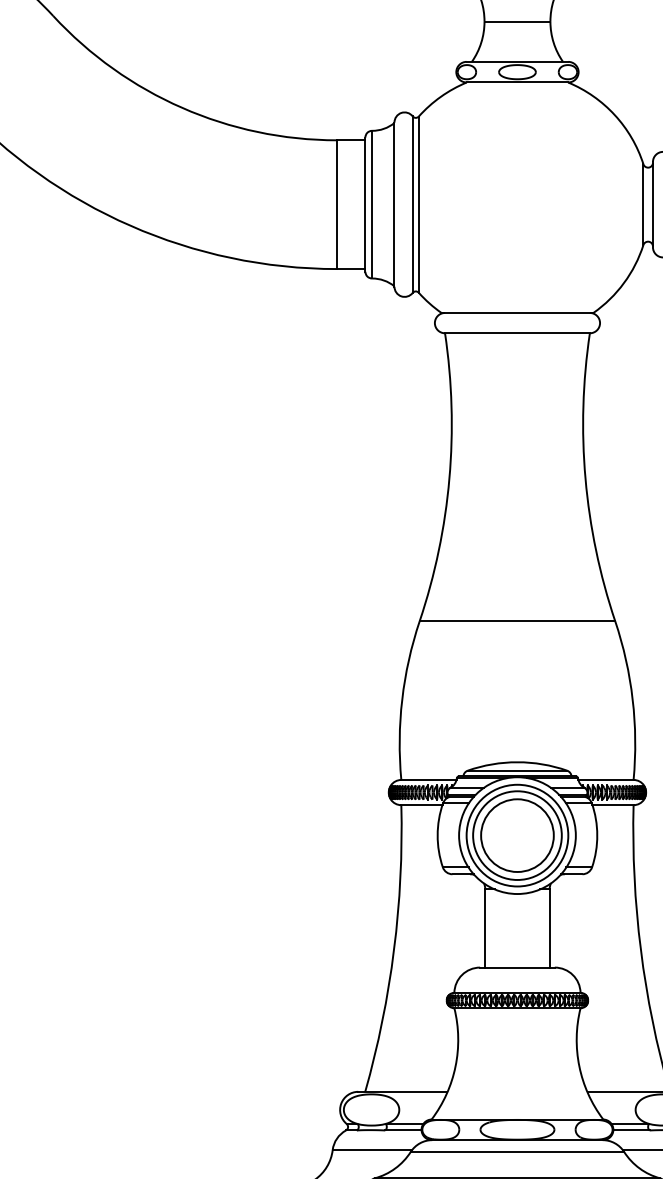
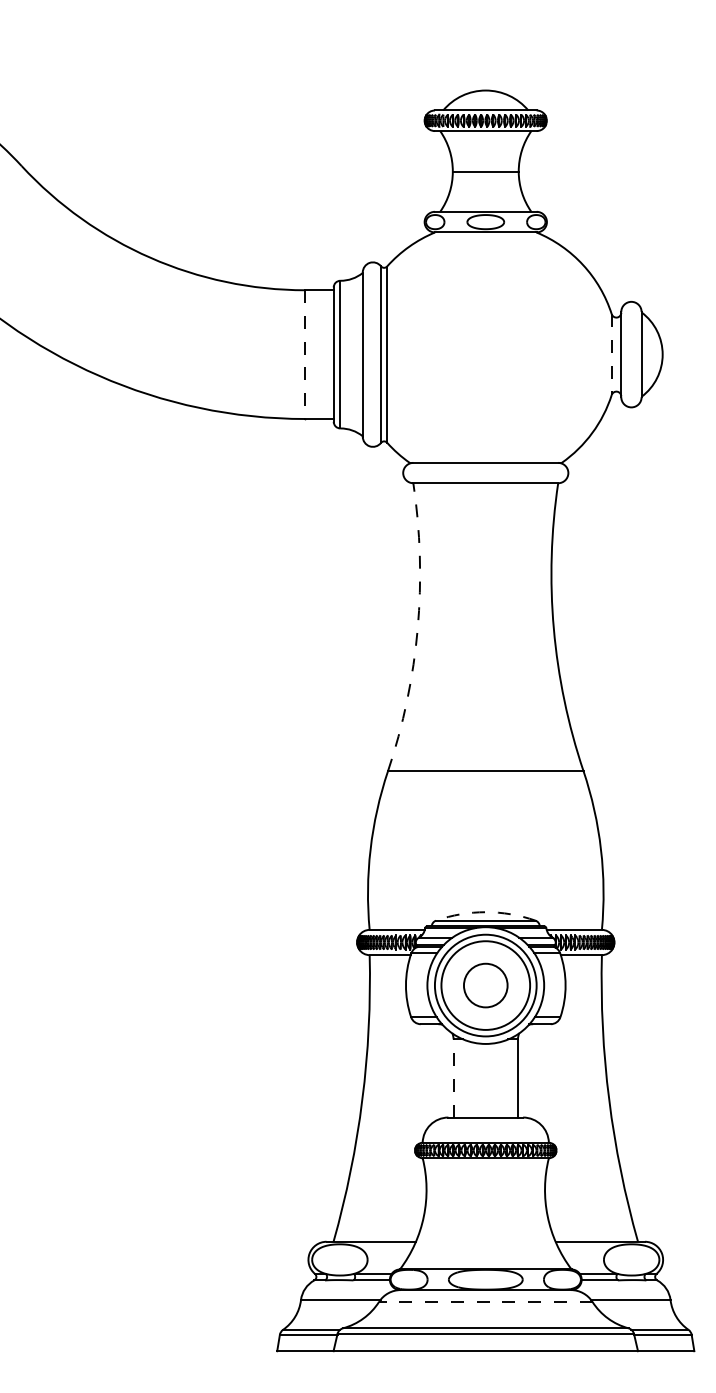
line: (337, 205) -> (305, 355), solid -> dashed
line: (643, 205) -> (611, 355), solid -> dashed
arc: (449, 478) -> (417, 628), solid -> dashed
arc: (517, 762) -> (485, 912), solid -> dashed
circle: (517, 835) -> (485, 985), size x0.6
line: (485, 927) -> (453, 1077), solid -> dashed
line: (517, 1151) -> (485, 1301), solid -> dashed

